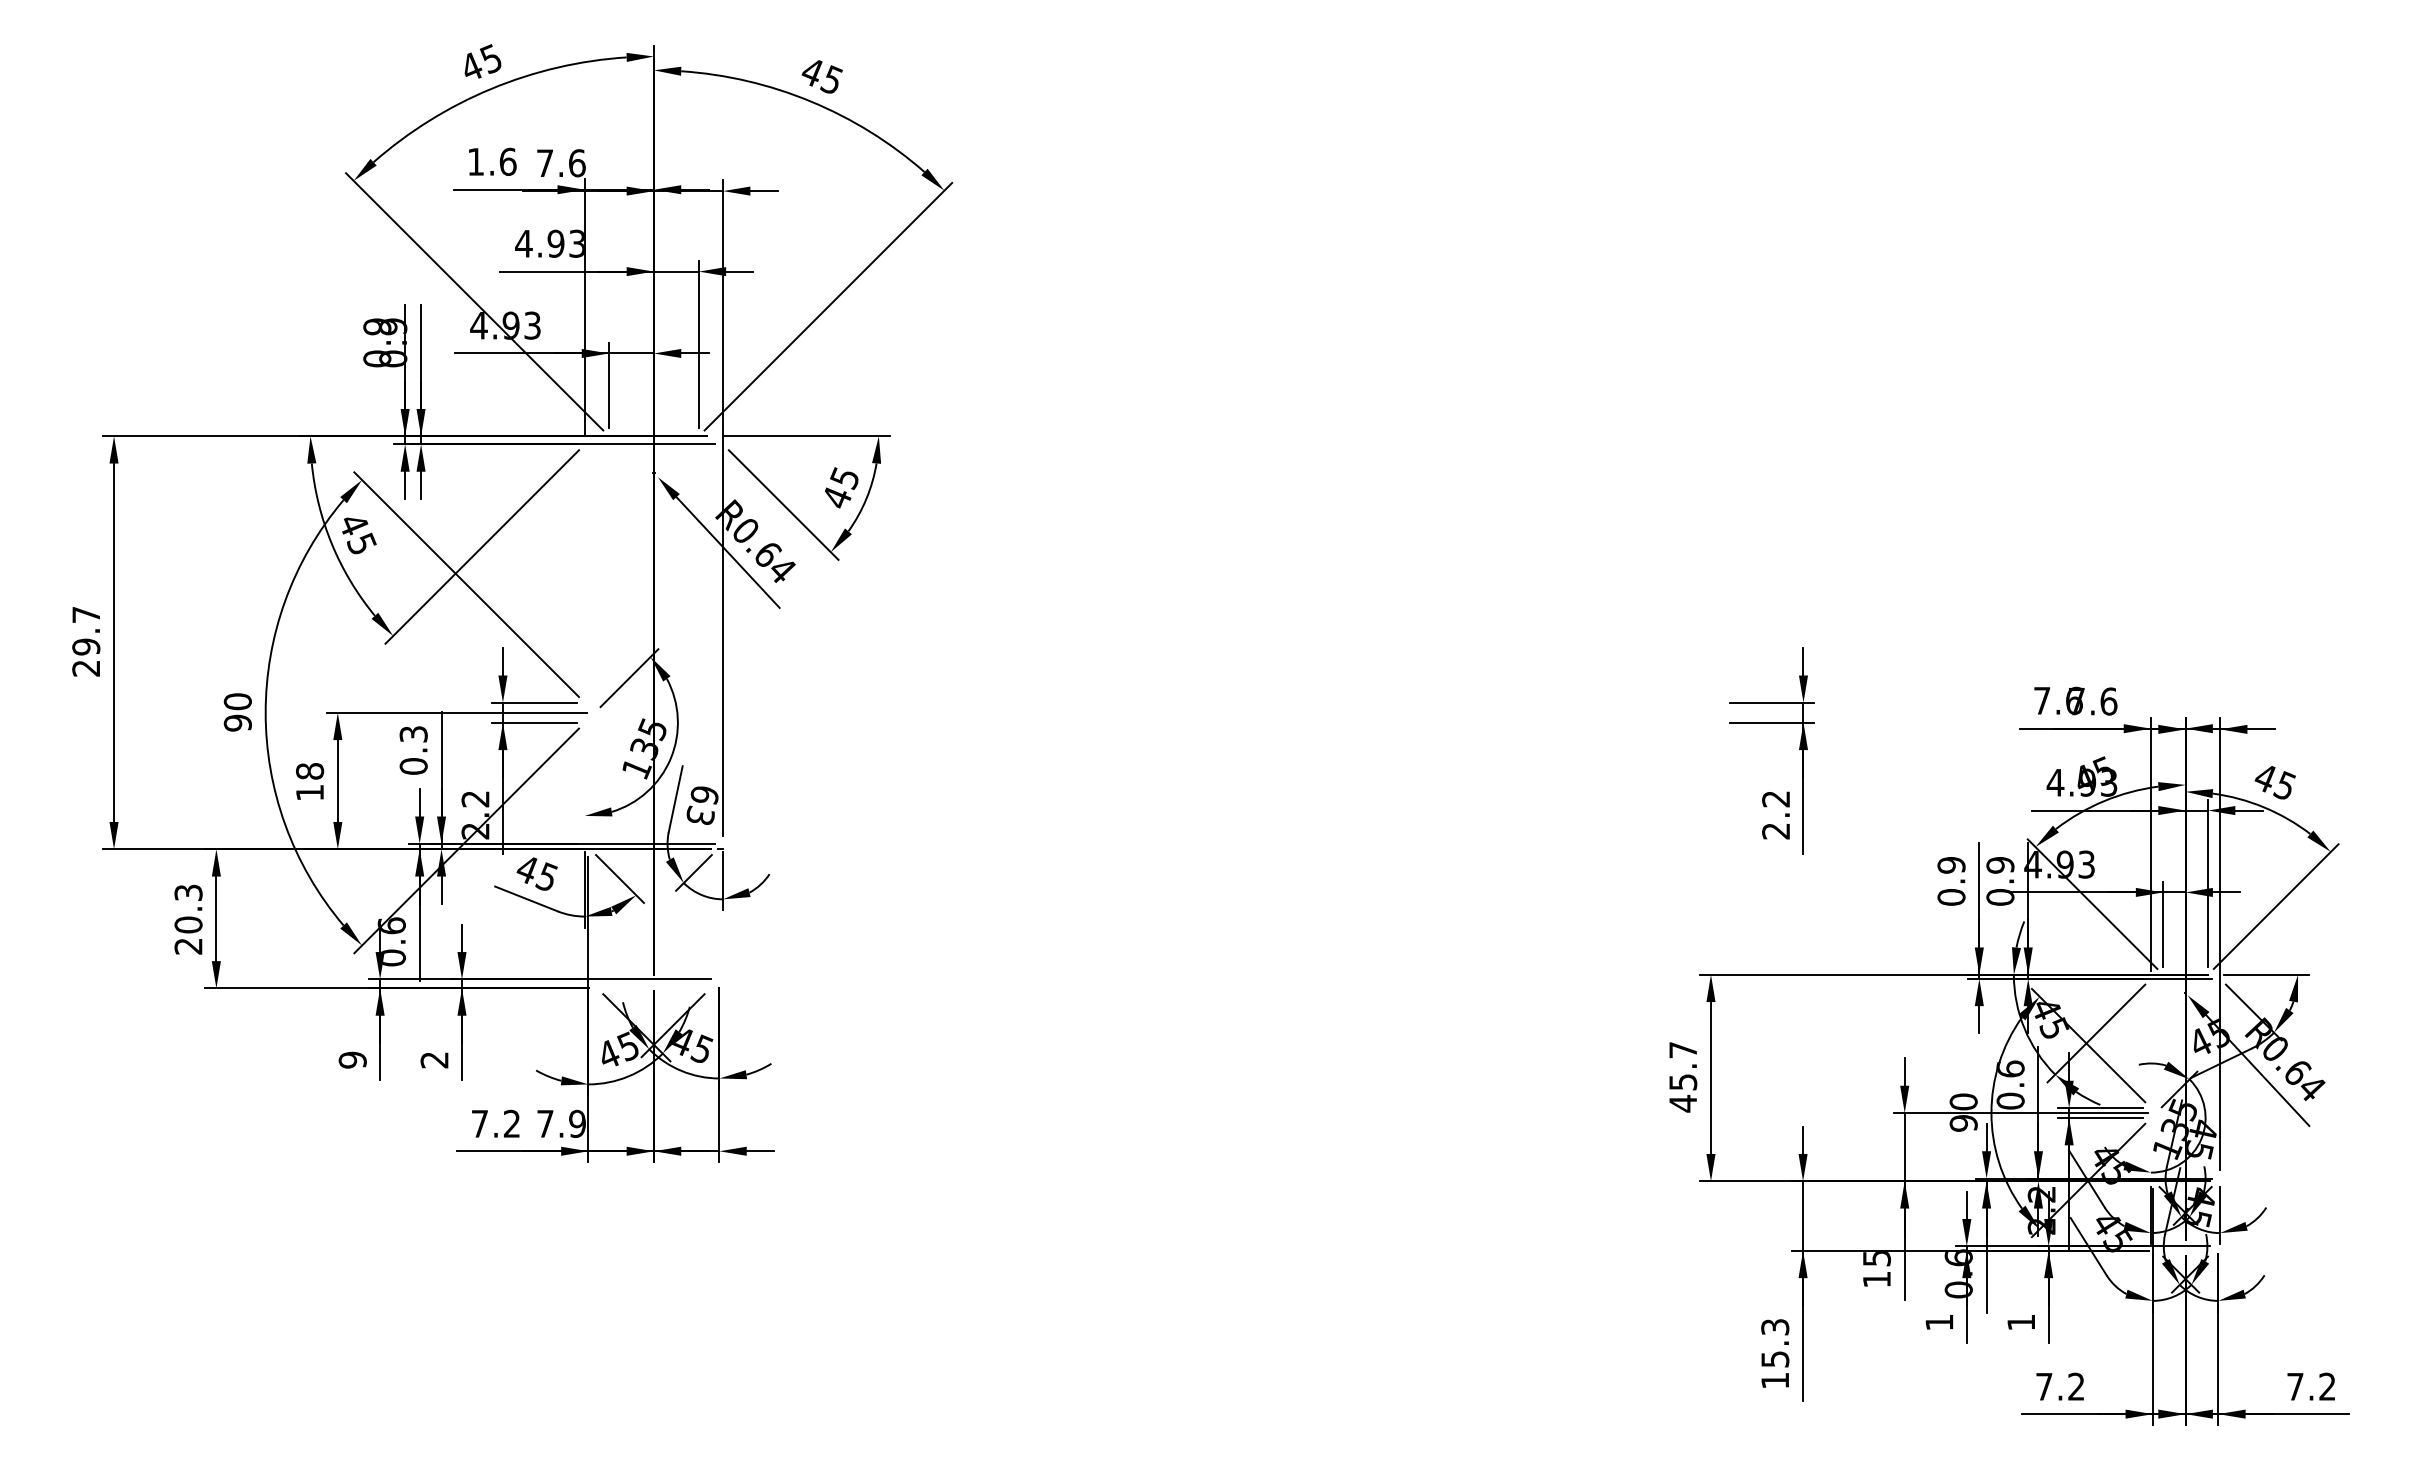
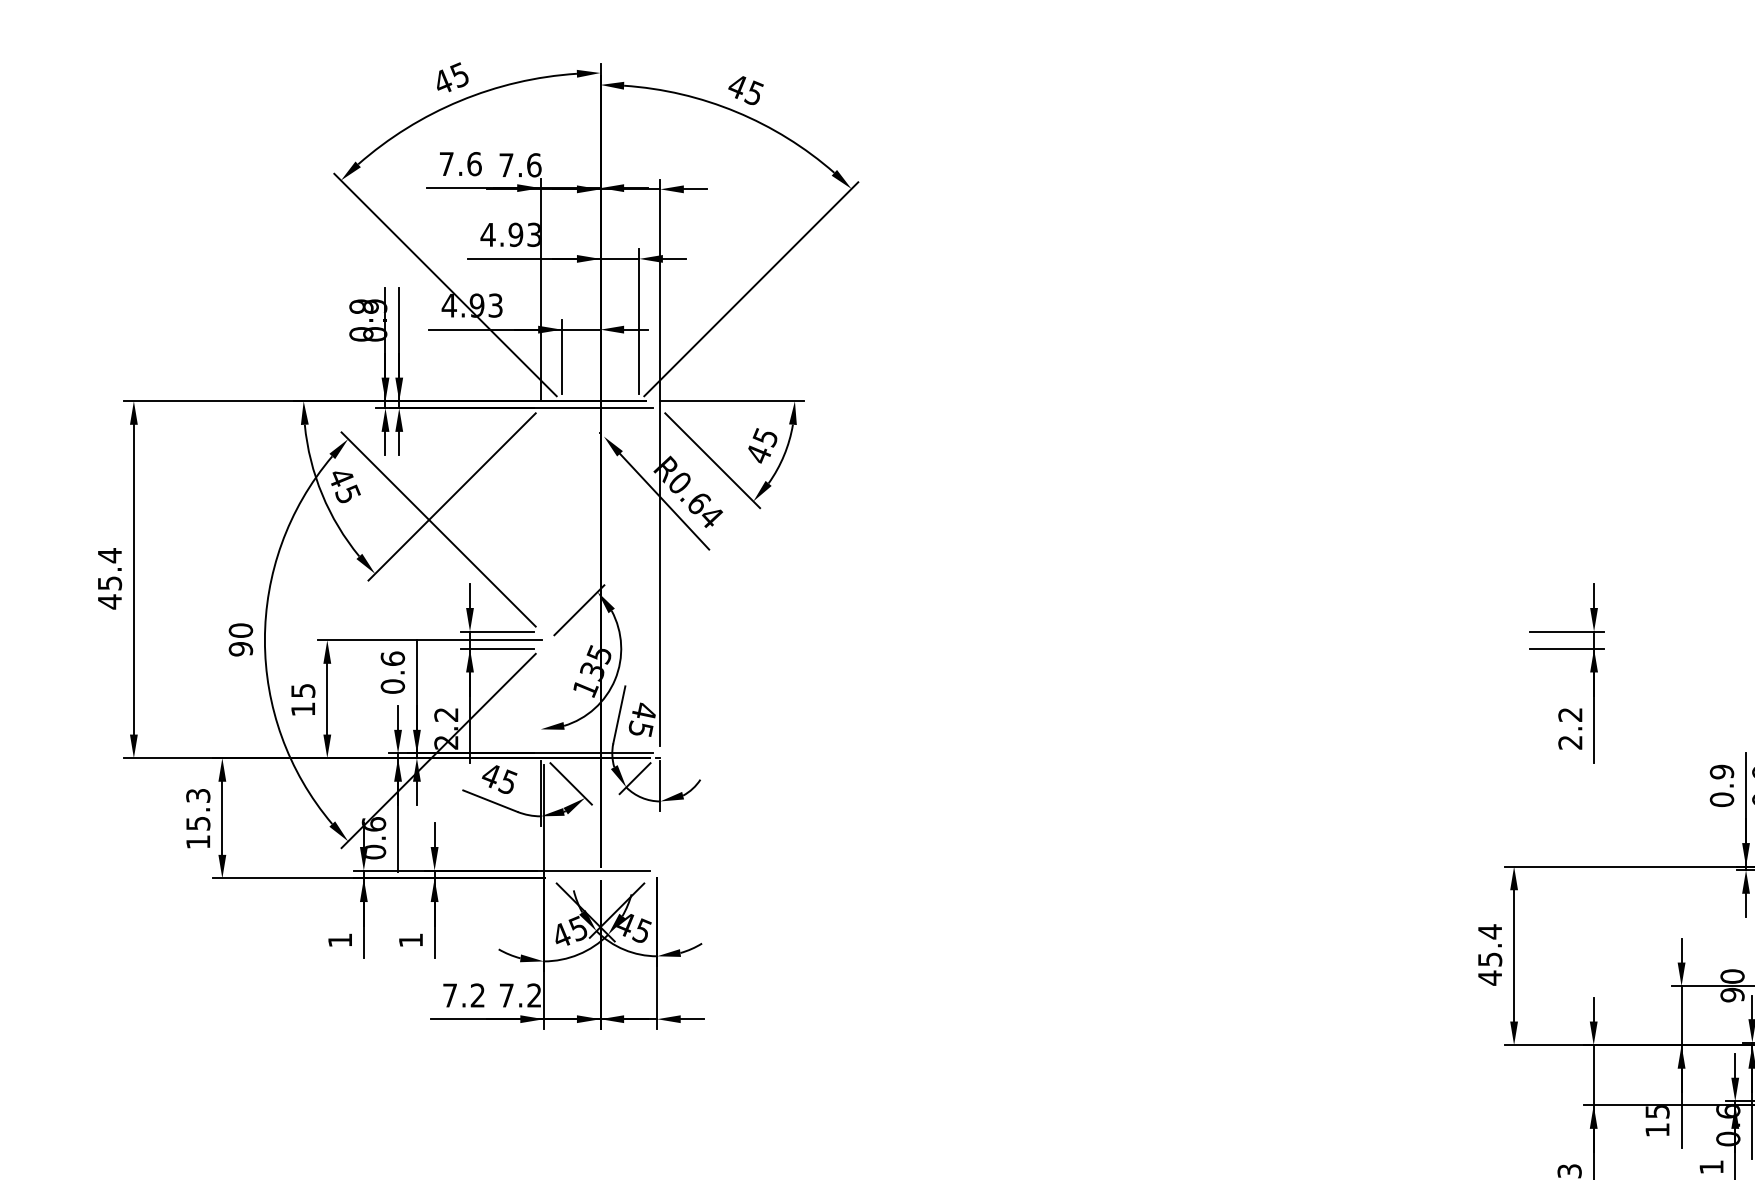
text: (475, 161) -> (446, 163), 1.6 -> 7.6
text: (86, 641) -> (110, 578), 29.7 -> 45.4
text: (413, 733) -> (392, 658), 0.3 -> 0.6
text: (310, 771) -> (303, 690), 18 -> 15
text: (702, 805) -> (642, 720), 63 -> 45
text: (188, 935) -> (198, 832), 20.3 -> 15.3
text: (1682, 1050) -> (1489, 932), 45.7 -> 45.4
text: (352, 1059) -> (339, 939), 9 -> 1
text: (434, 1060) -> (410, 940), 2 -> 1
text: (577, 1123) -> (534, 995), 7.9 -> 7.2

